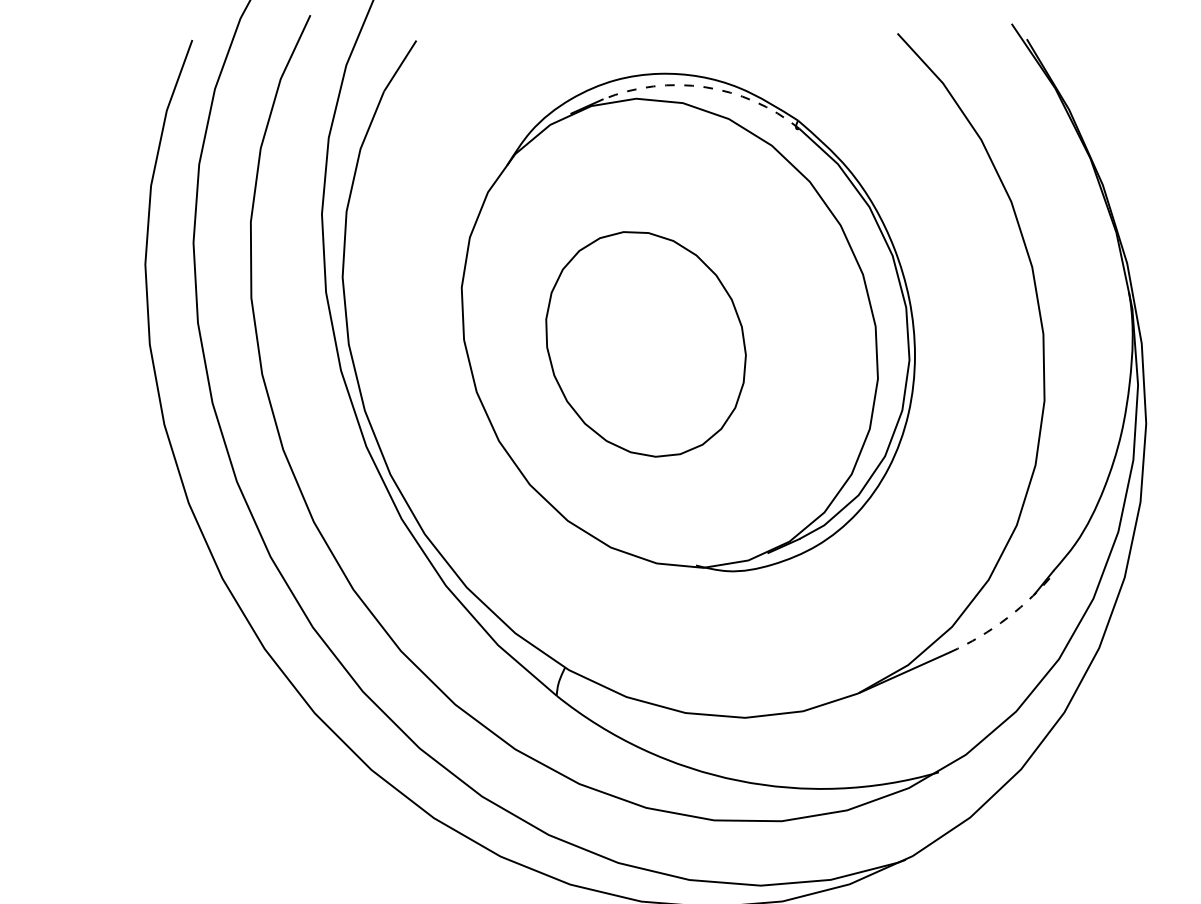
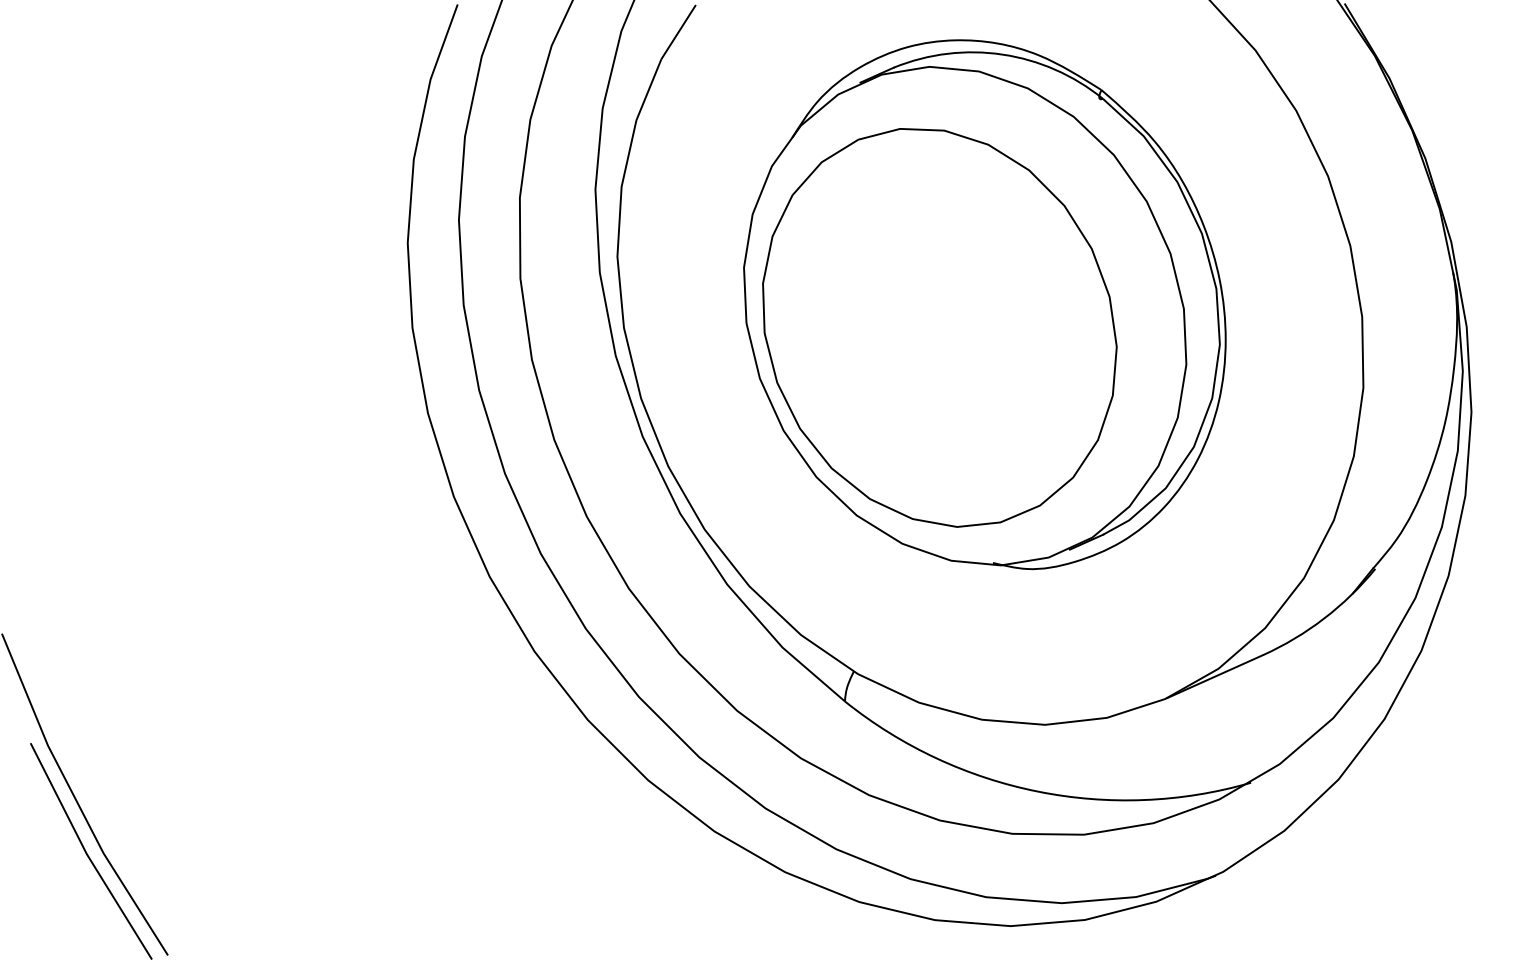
arc: (704, 87) -> (1002, 54), dashed -> solid
part: (645, 343) -> (939, 327), size x1.67
arc: (1007, 617) -> (1324, 618), dashed -> solid

